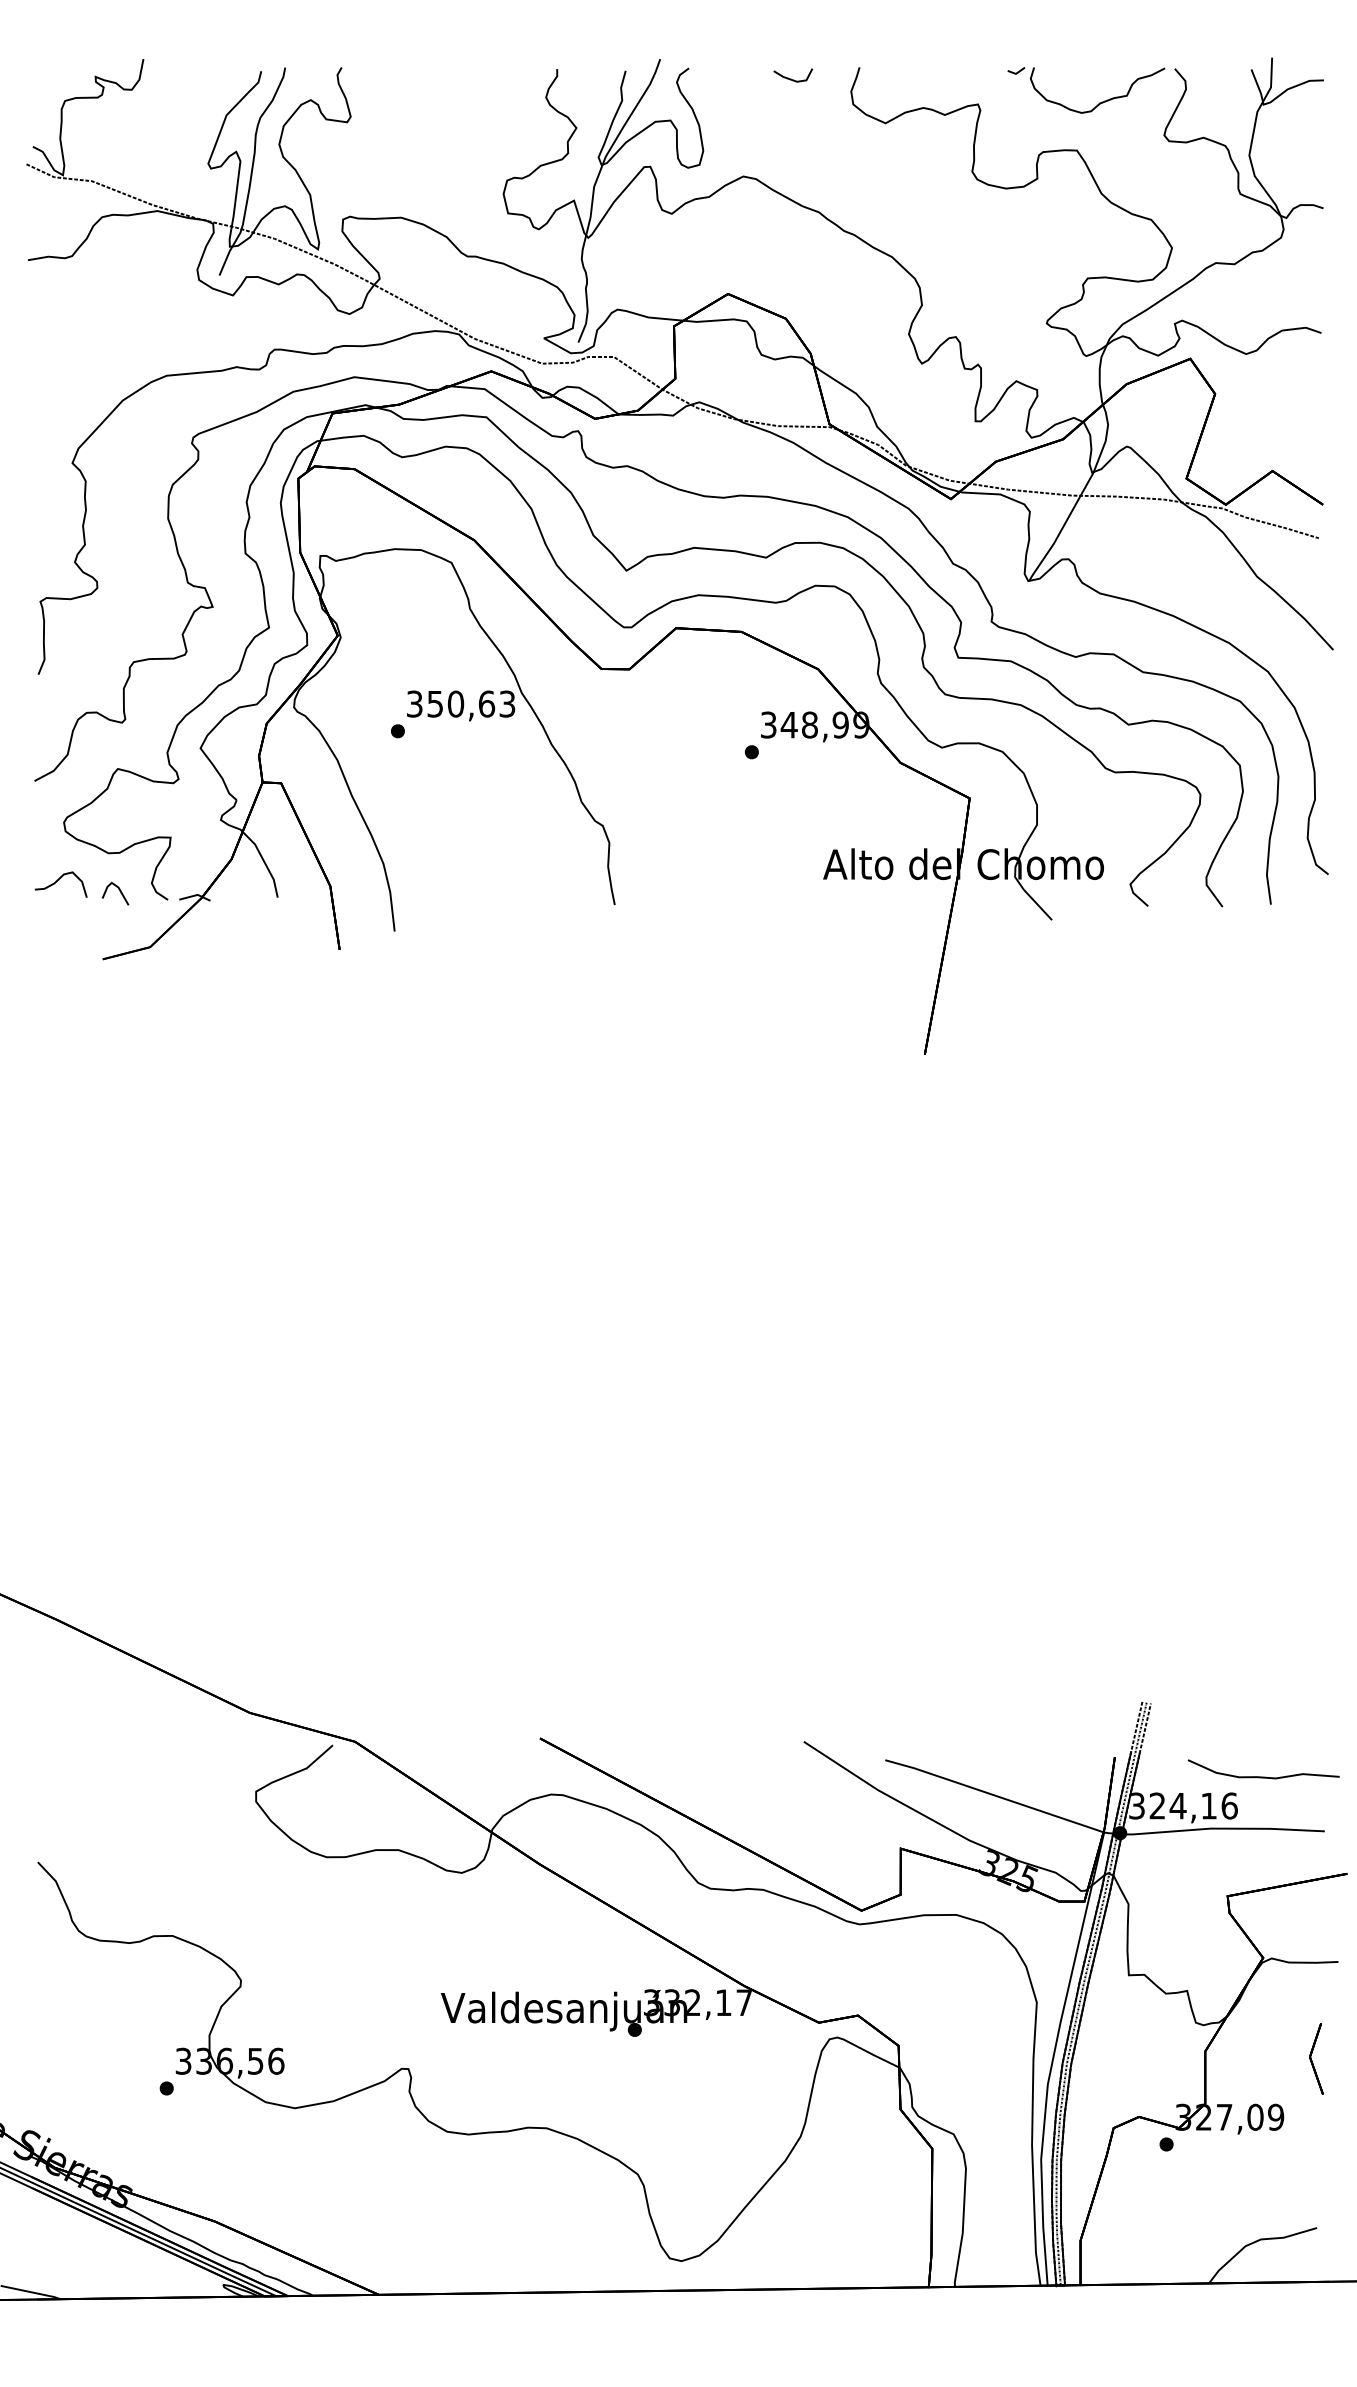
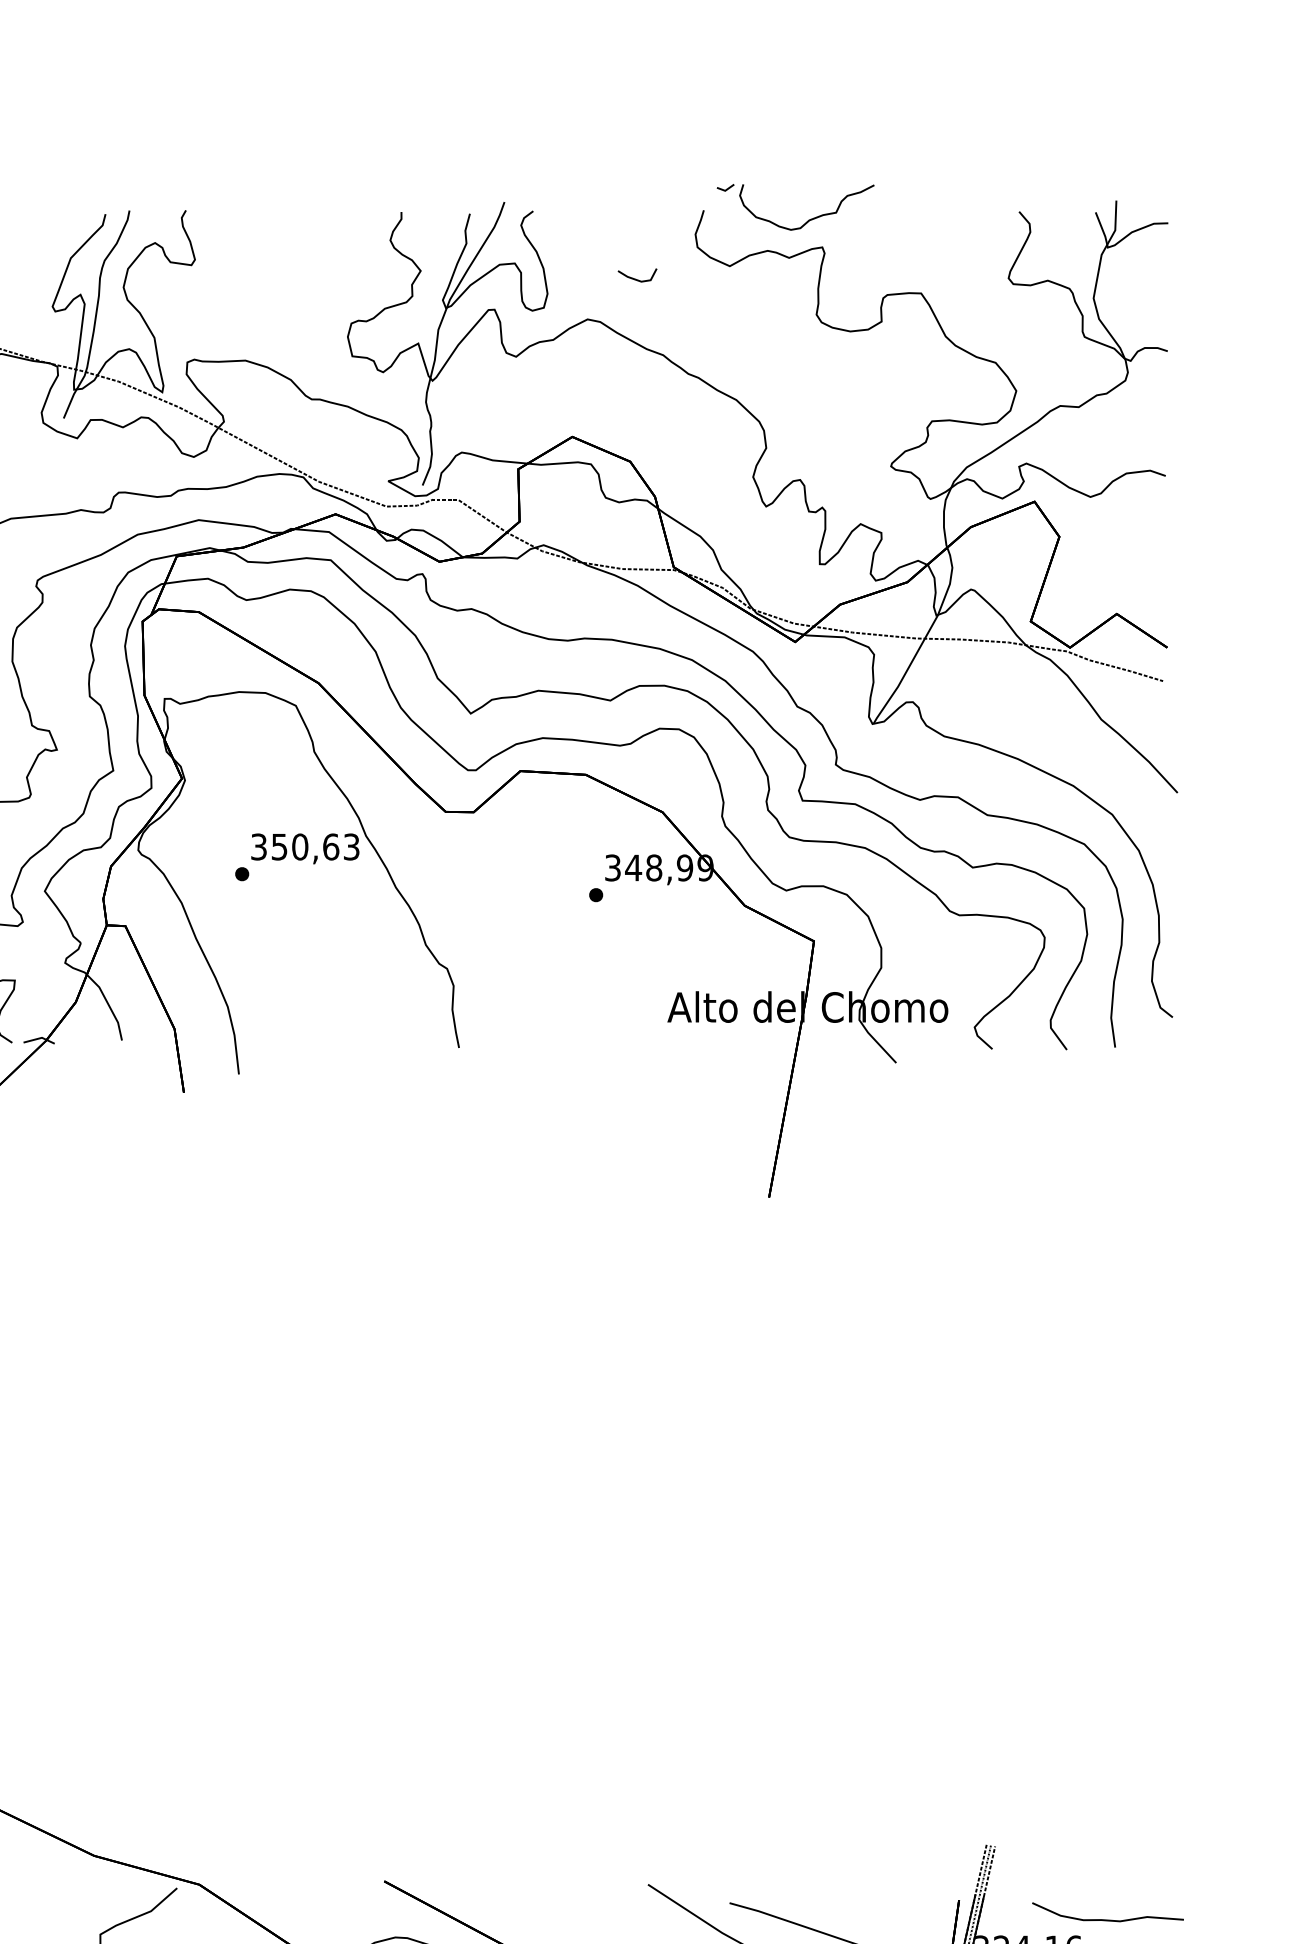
line: (791, 78) -> (635, 278), moved
part: (1099, 102) -> (808, 219), moved

